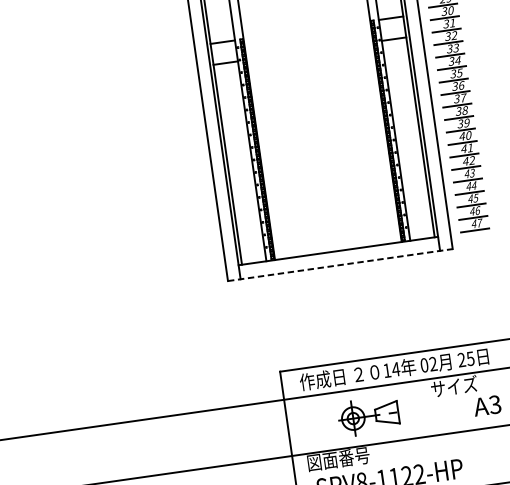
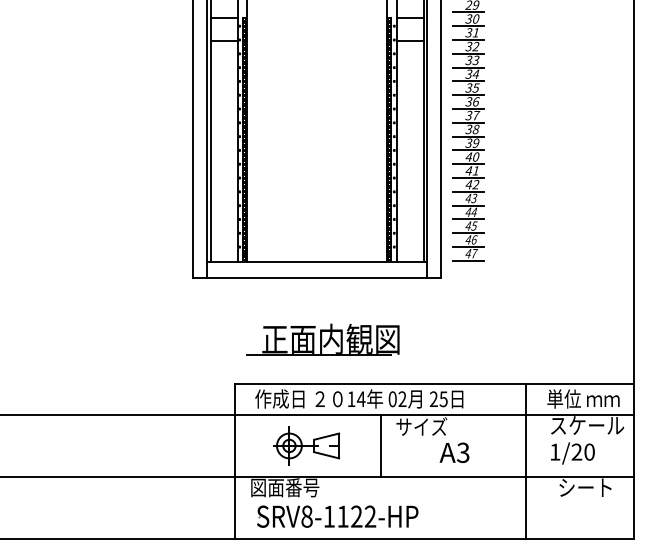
line: (340, 264) -> (317, 277), dashed -> solid
part: (353, 320) -> (322, 339), added
line: (419, 408) -> (380, 445), added
part: (368, 415) -> (306, 445), moved

